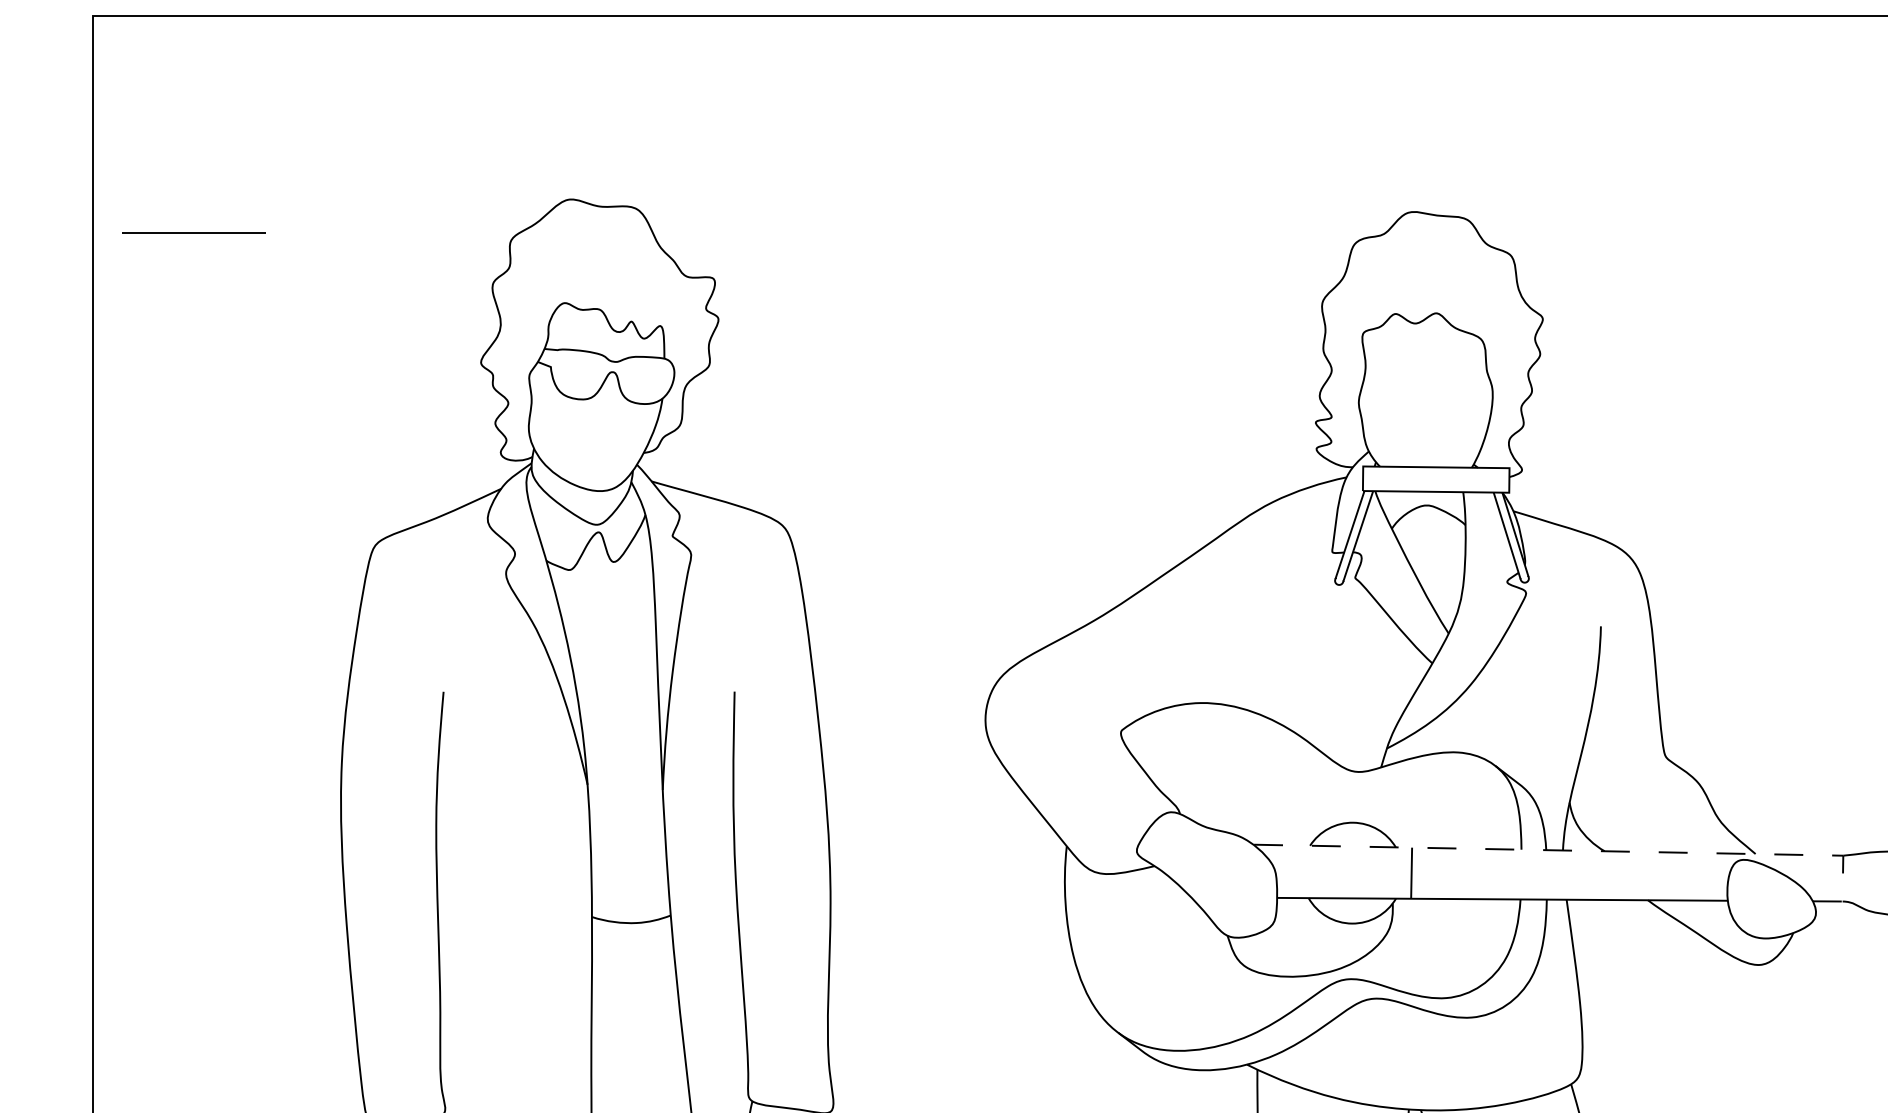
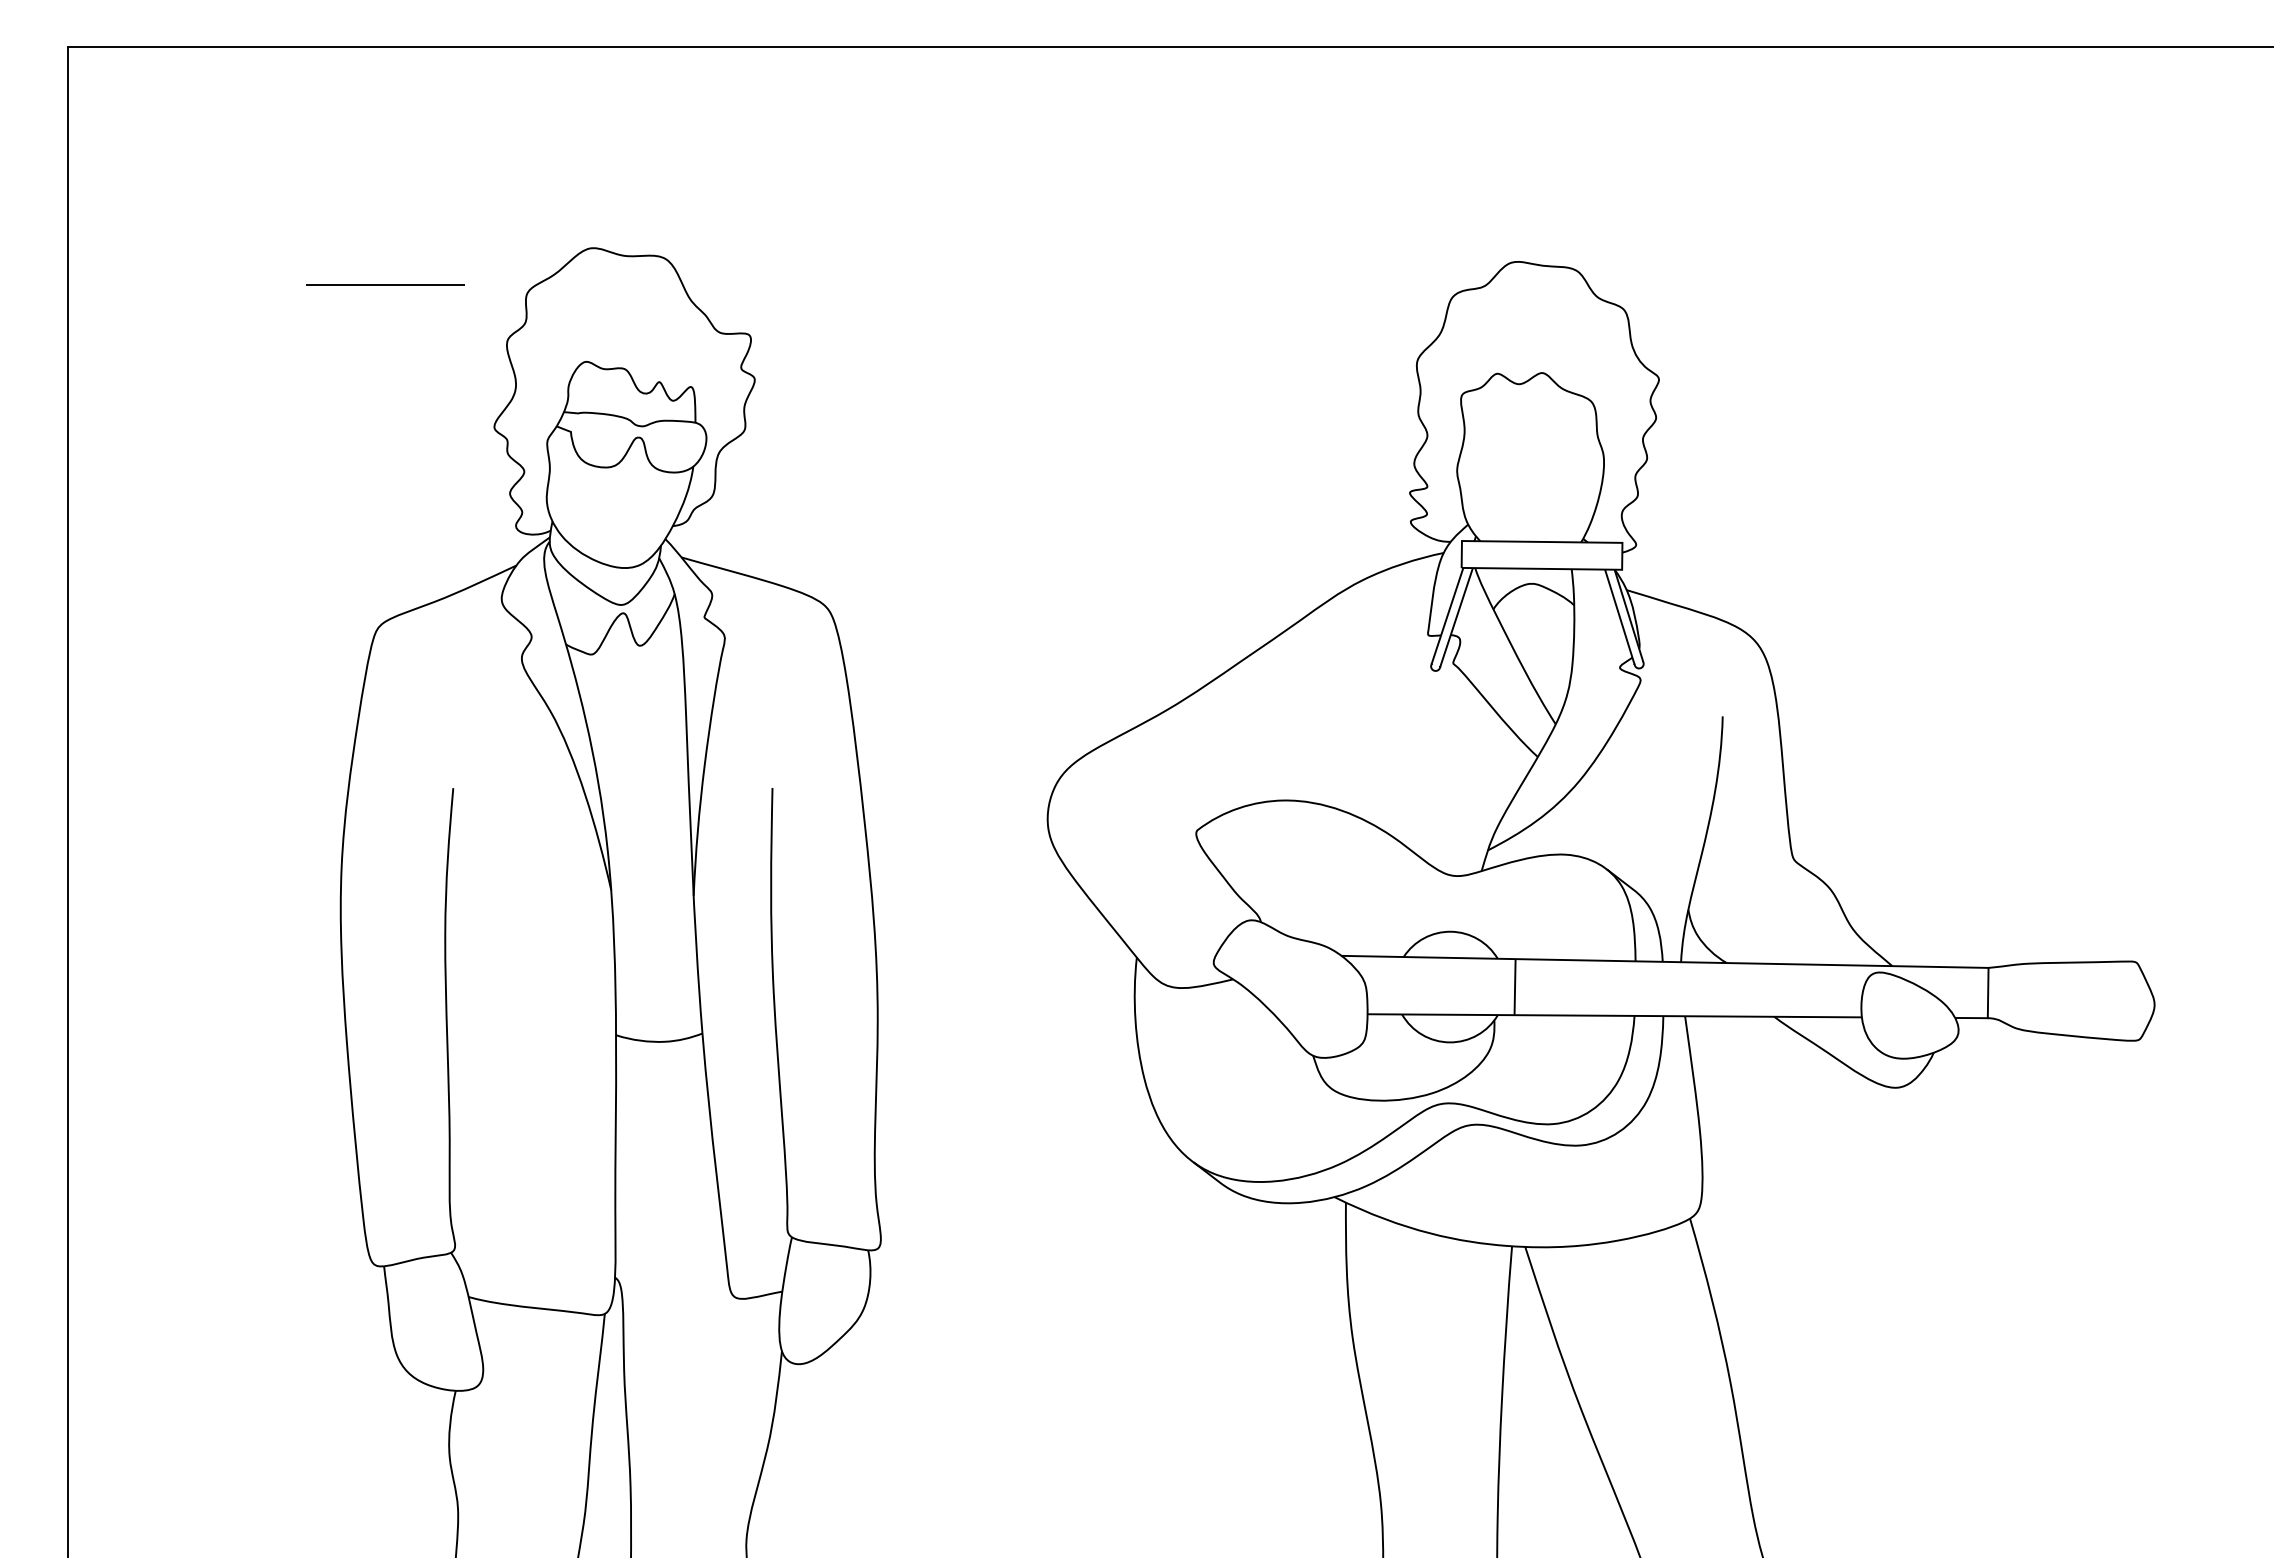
line: (193, 232) -> (385, 284), moved
line: (1587, 850) -> (1707, 962), dashed -> solid

